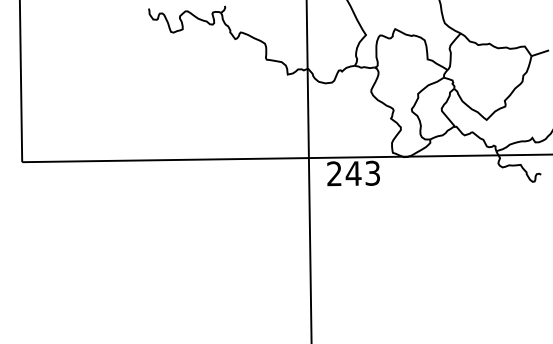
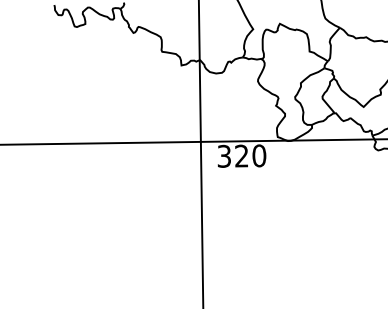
text: (353, 173) -> (241, 156), 243 -> 320

